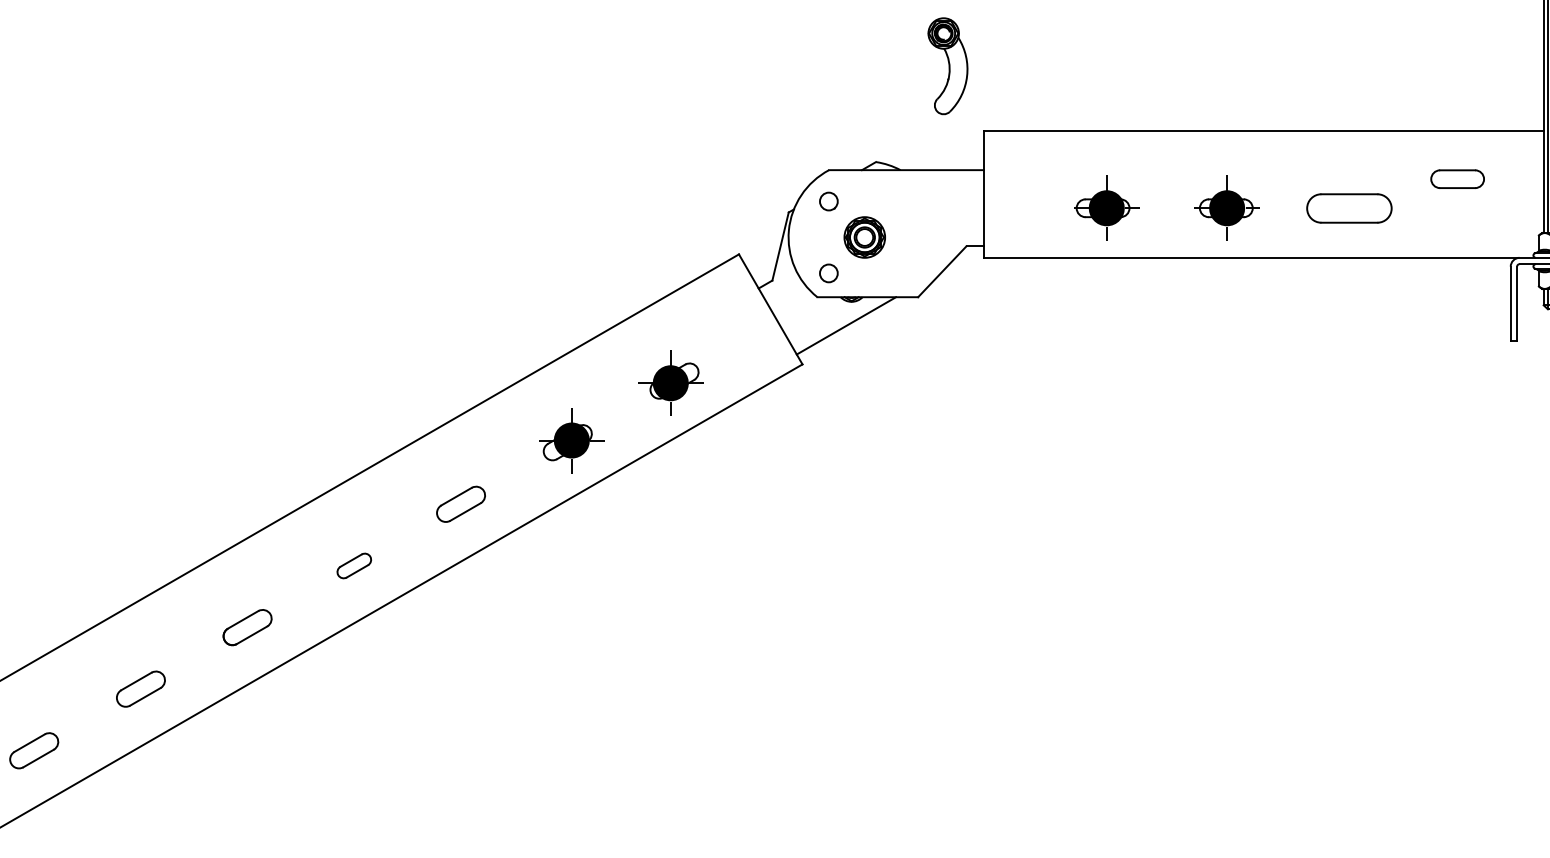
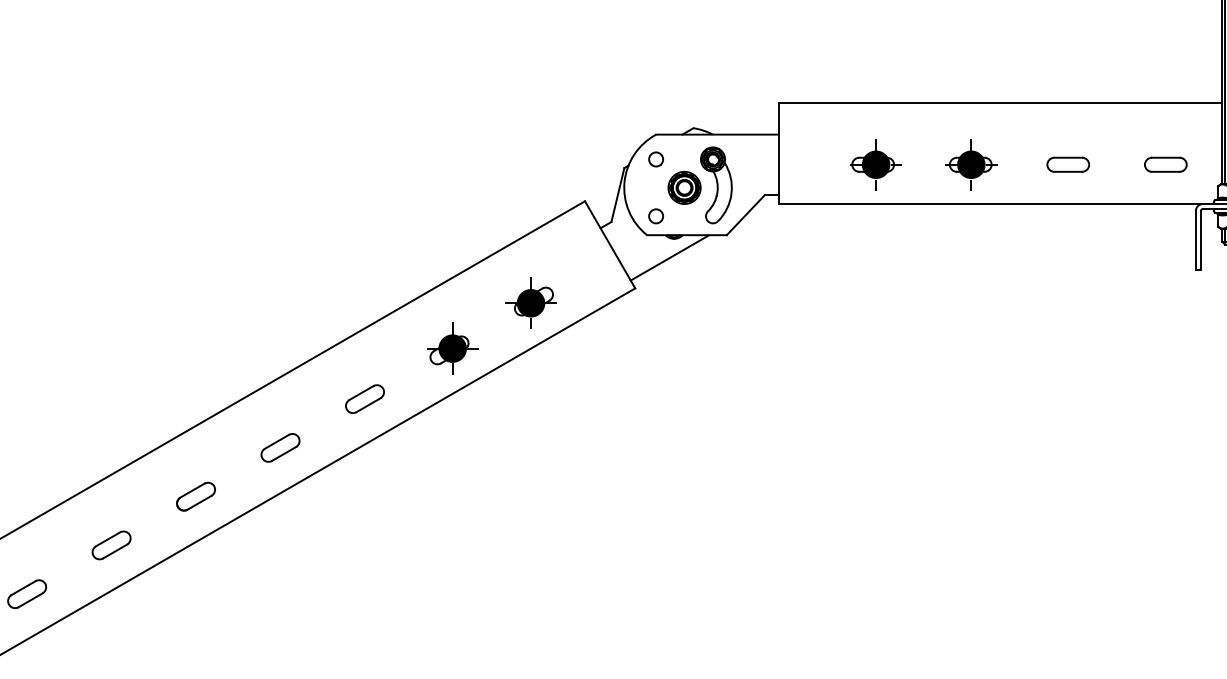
part: (948, 66) -> (716, 185), moved
part: (1457, 178) -> (1165, 164), moved
part: (1349, 207) -> (1068, 164), size x0.62
part: (354, 565) -> (280, 447), size x1.43

